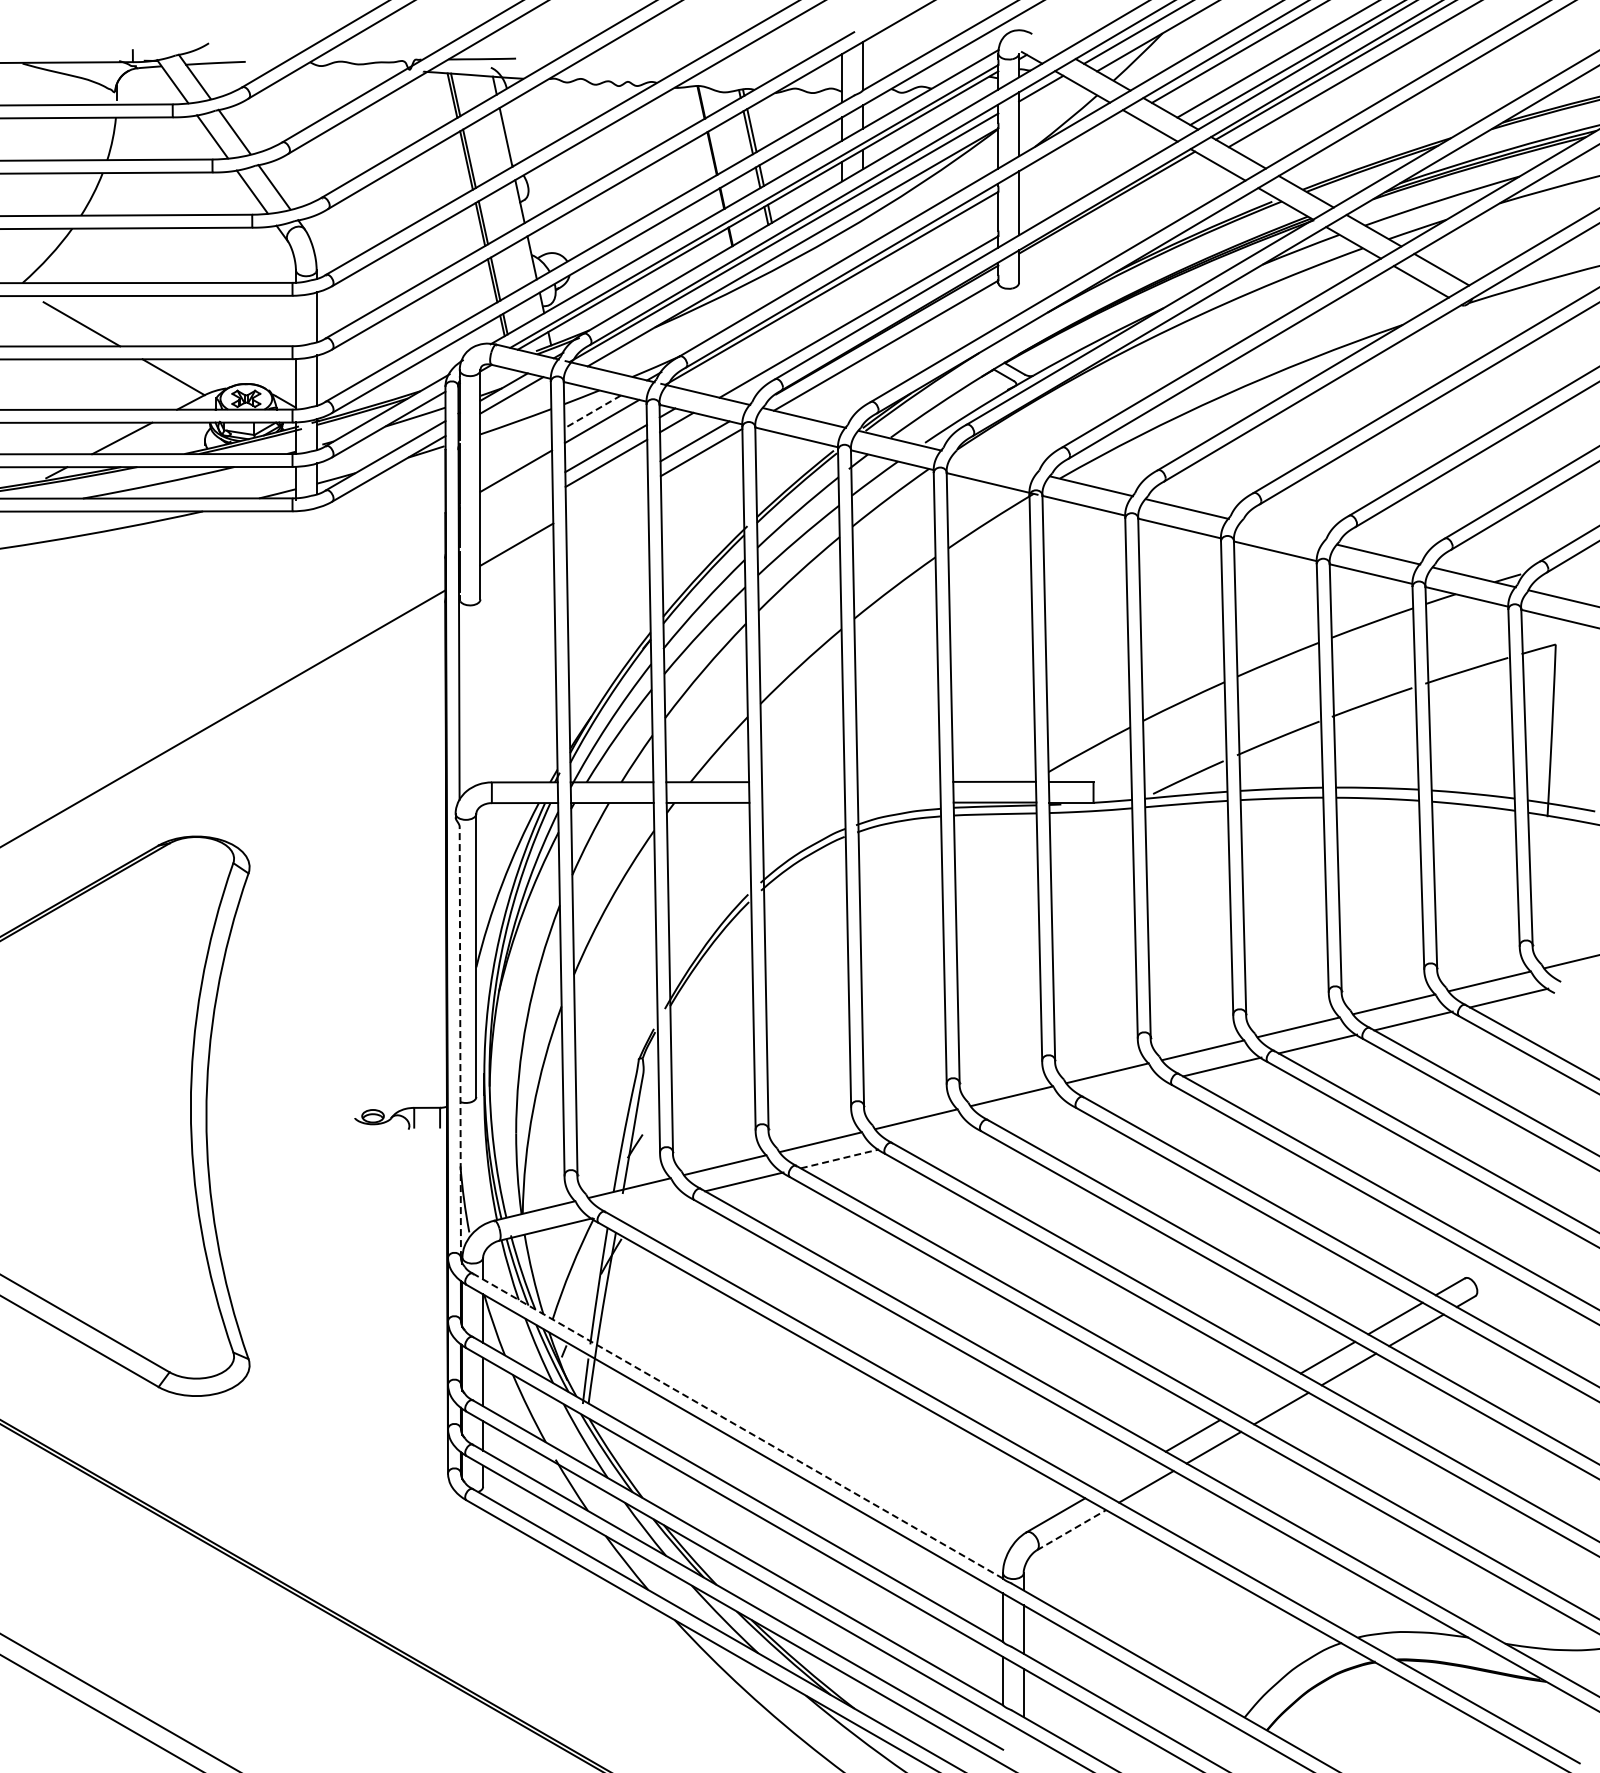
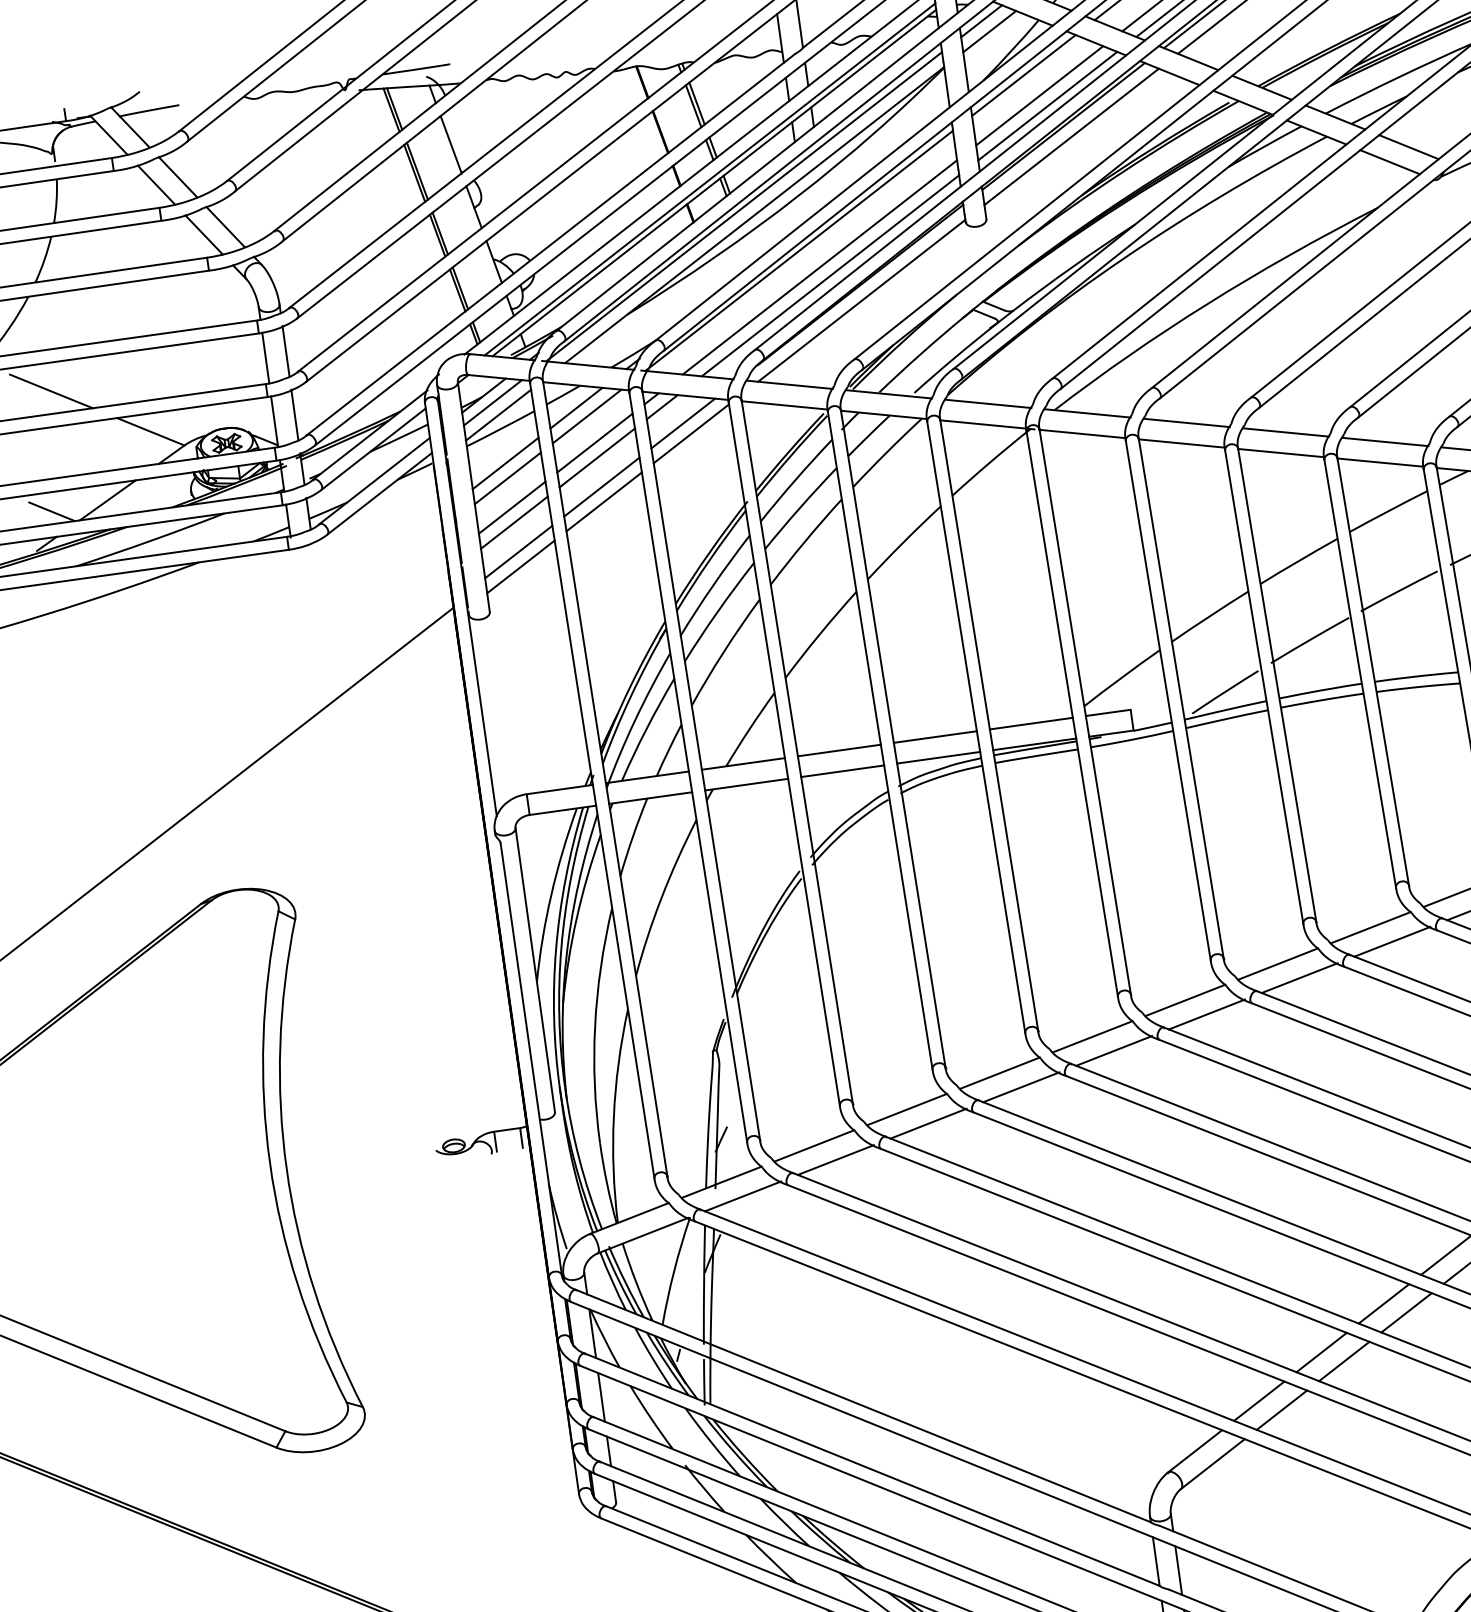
line: (1047, 99) -> (989, 31), added
line: (1075, 146) -> (1024, 74), added
line: (1087, 169) -> (1039, 95), added
line: (1094, 180) -> (1047, 106), added
line: (1113, 213) -> (1071, 136), added
line: (849, 307) -> (819, 267), added
line: (295, 320) -> (265, 357), added
line: (515, 407) -> (498, 414), added
line: (592, 411) -> (576, 407), dashed -> solid
line: (66, 441) -> (52, 511), added
line: (515, 455) -> (504, 462), added
line: (995, 463) -> (987, 403), added
line: (606, 492) -> (601, 487), added
line: (516, 500) -> (512, 507), added
line: (606, 506) -> (603, 501), added
line: (516, 515) -> (514, 522), added
line: (1282, 531) -> (1285, 432), added
line: (516, 559) -> (520, 566), added
line: (898, 781) -> (934, 736), added
line: (803, 782) -> (839, 750), added
line: (803, 802) -> (842, 770), added
line: (899, 802) -> (938, 757), added
line: (460, 1042) -> (531, 1059), dashed -> solid
line: (1126, 1089) -> (1206, 1014), added
line: (1031, 1112) -> (1114, 1050), added
line: (935, 1135) -> (1021, 1086), added
line: (840, 1158) -> (929, 1123), dashed -> solid
line: (648, 1204) -> (742, 1196), added
line: (1260, 1396) -> (1383, 1303), added
line: (738, 1426) -> (864, 1406), dashed -> solid
line: (1125, 1474) -> (1259, 1400), added
line: (1071, 1529) -> (1212, 1463), dashed -> solid

